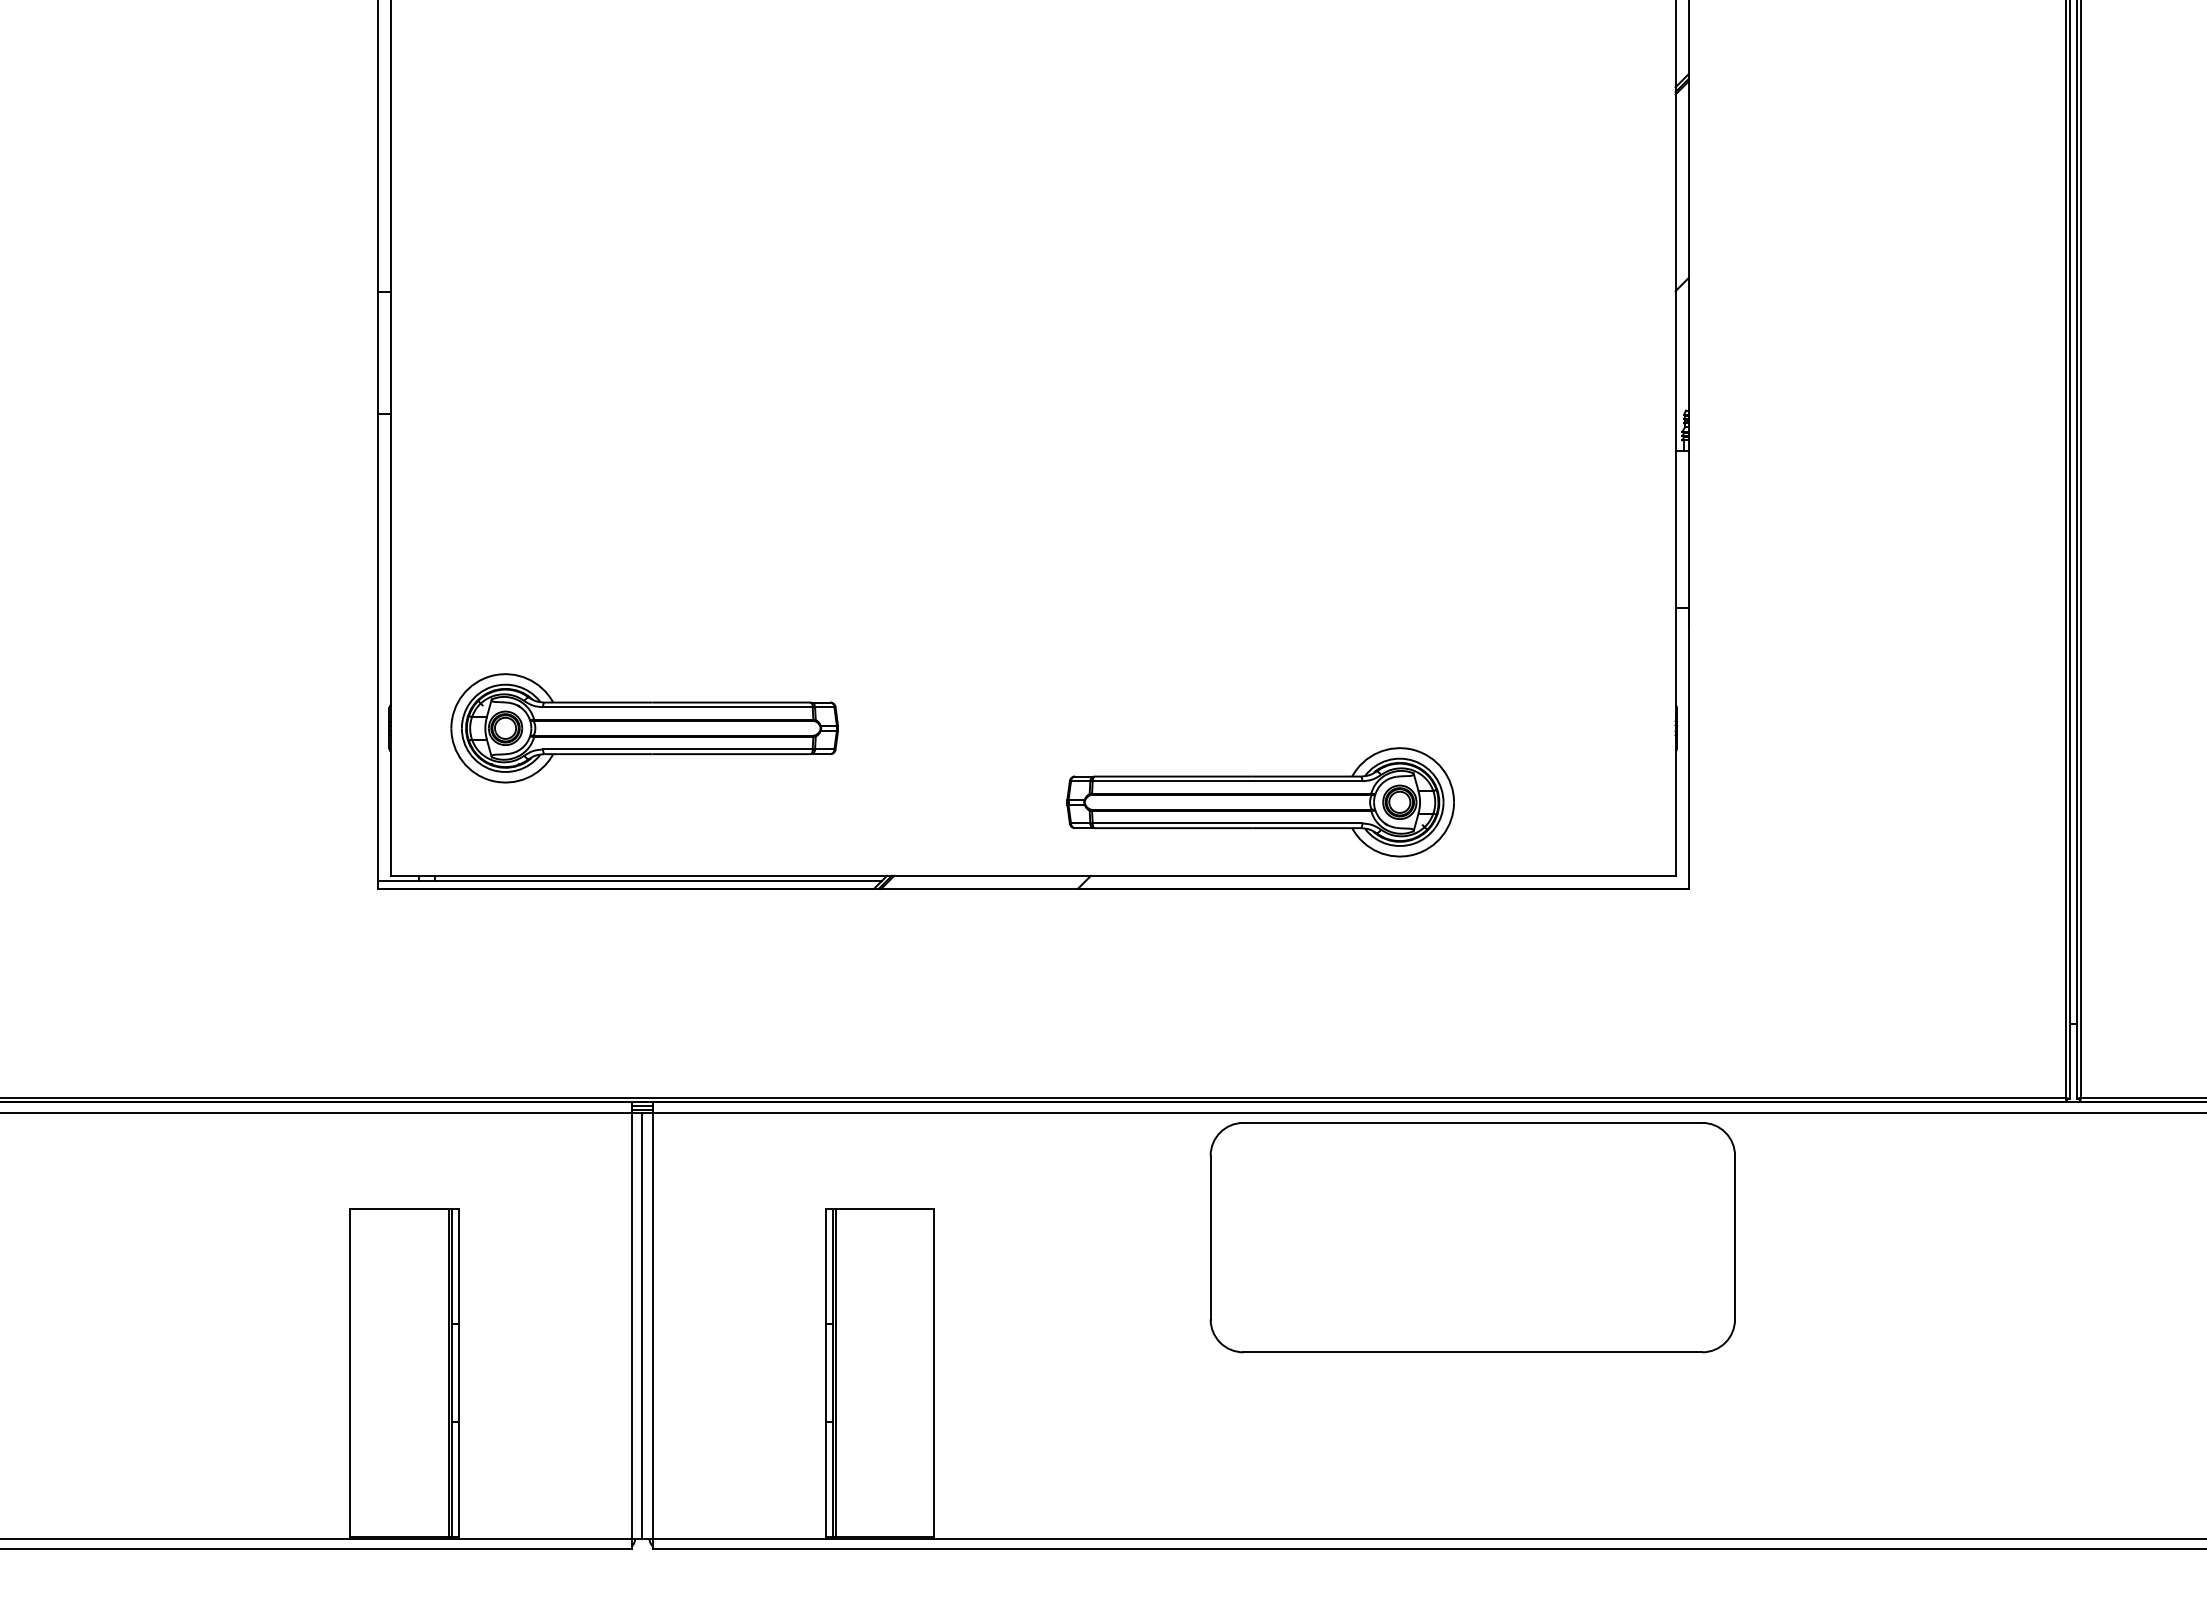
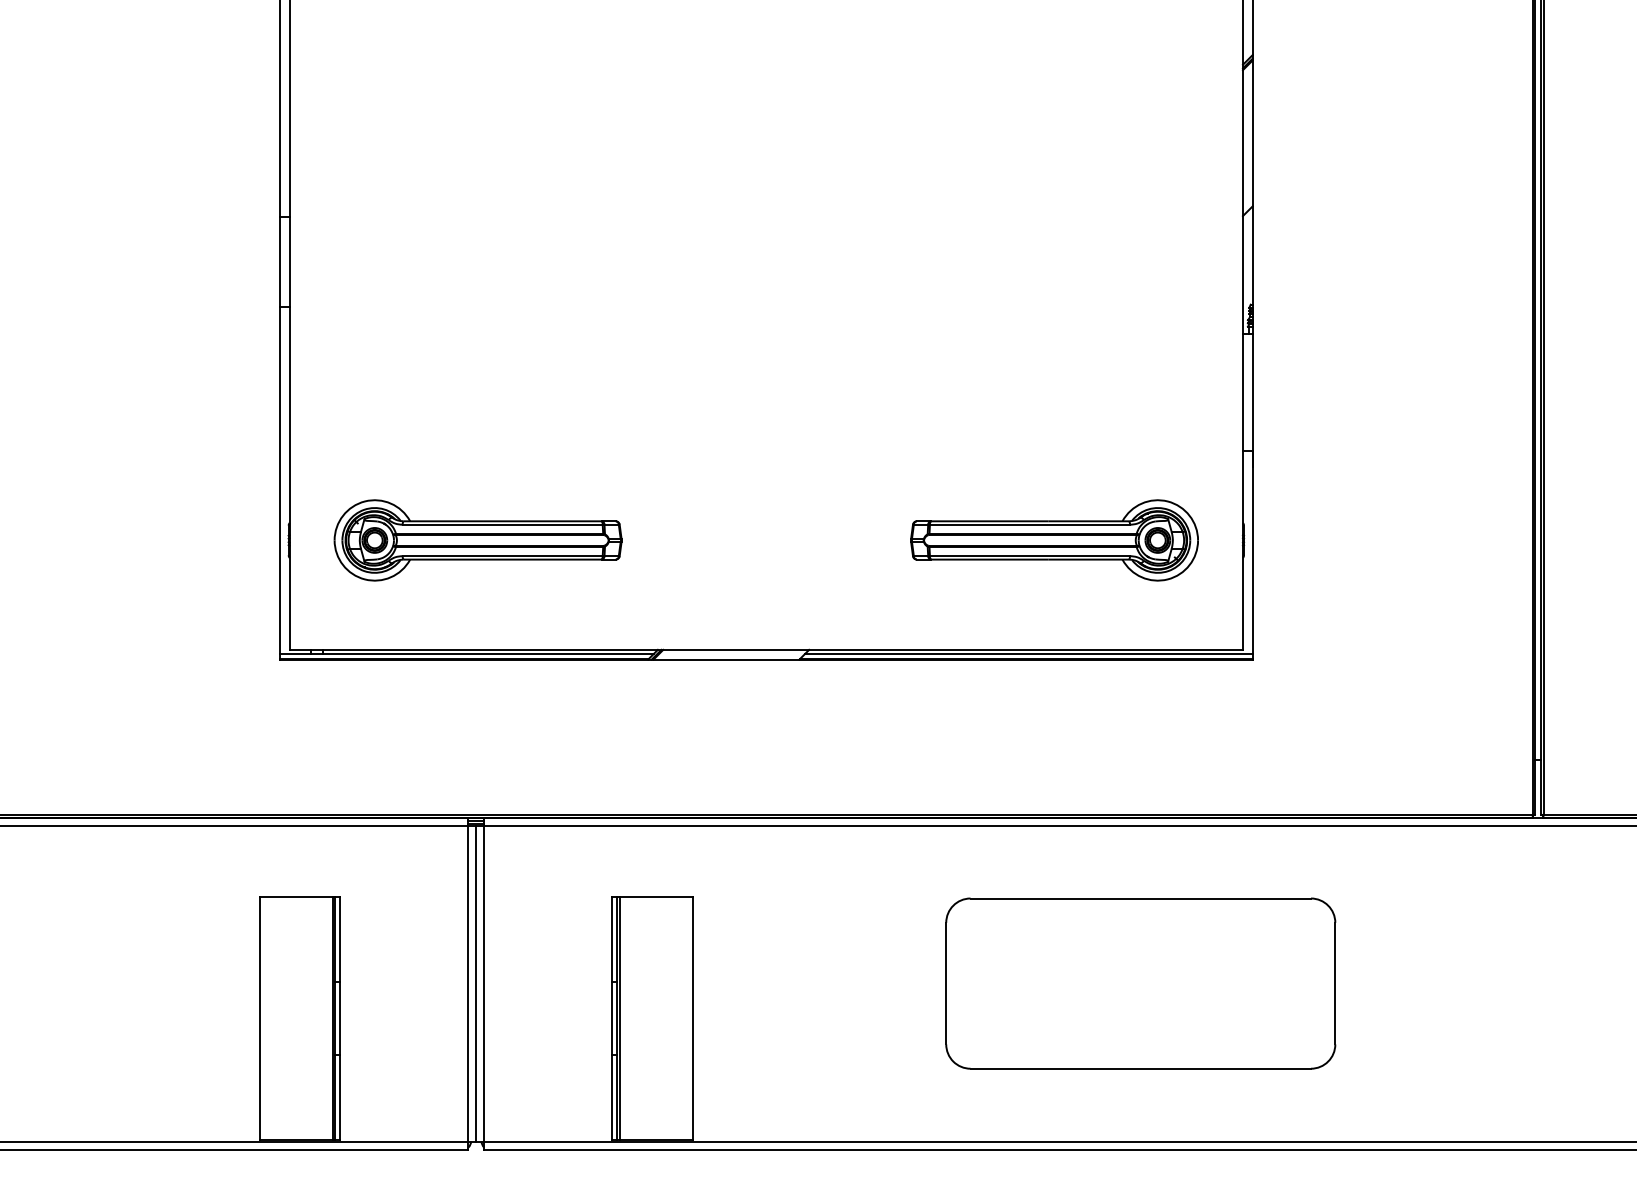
part: (1260, 802) -> (1054, 540), moved
line: (1386, 880) -> (1028, 653), added
part: (1472, 1237) -> (1140, 983), moved

